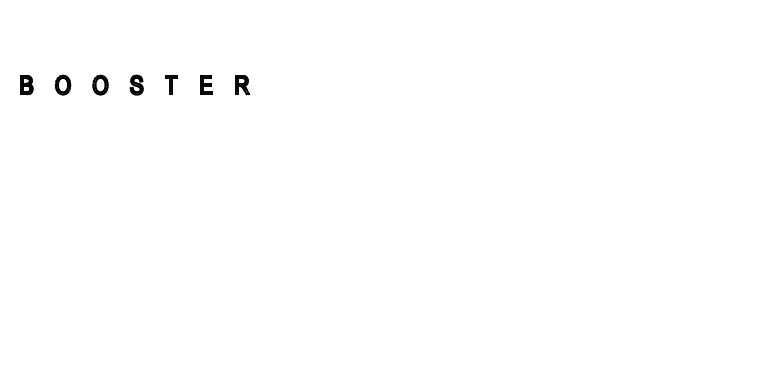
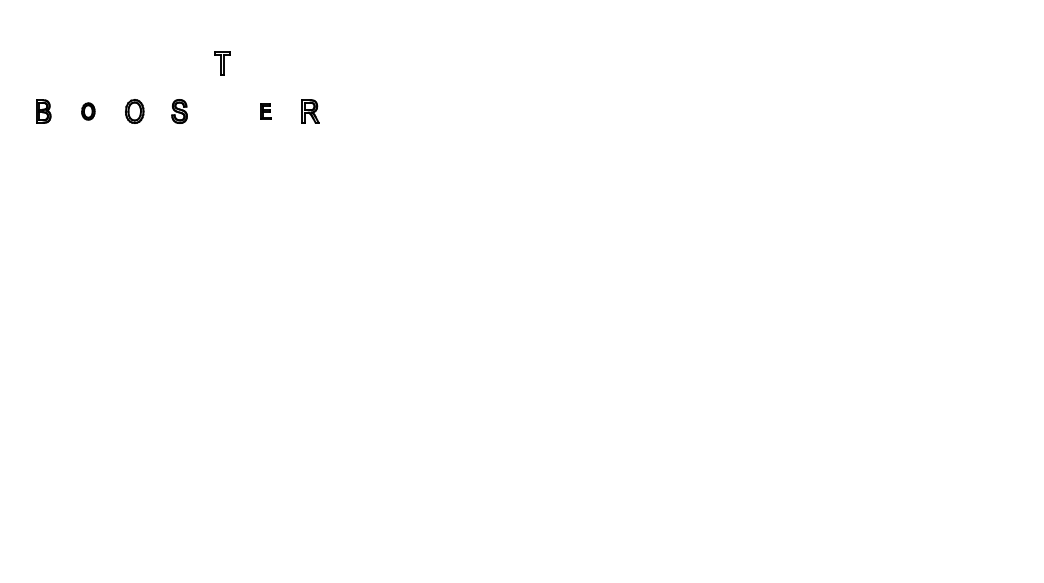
part: (63, 85) -> (88, 111), size x0.7
part: (171, 85) -> (222, 63), moved
part: (206, 85) -> (265, 111), size x0.7

